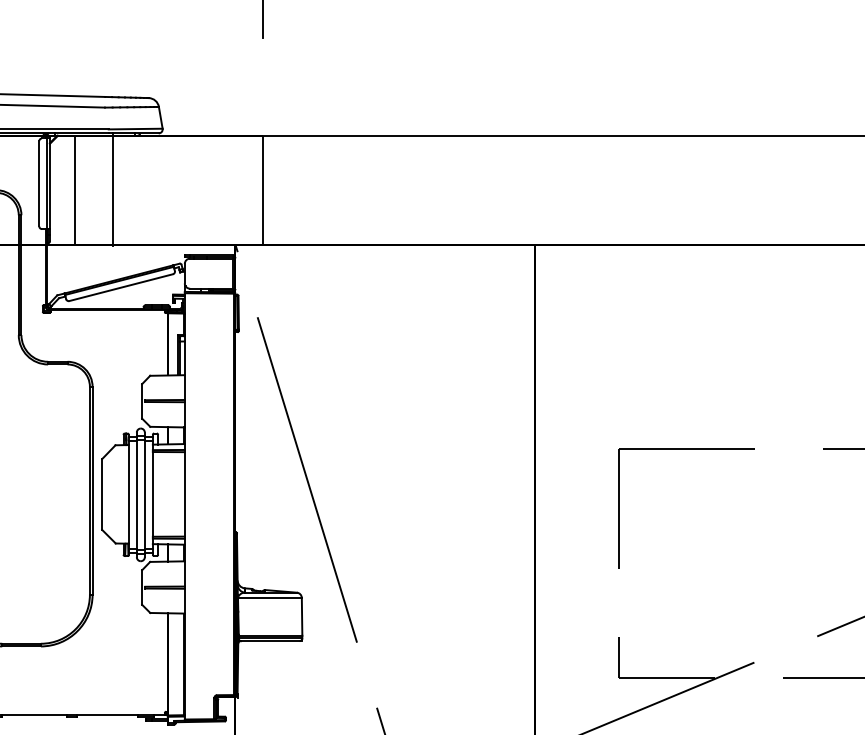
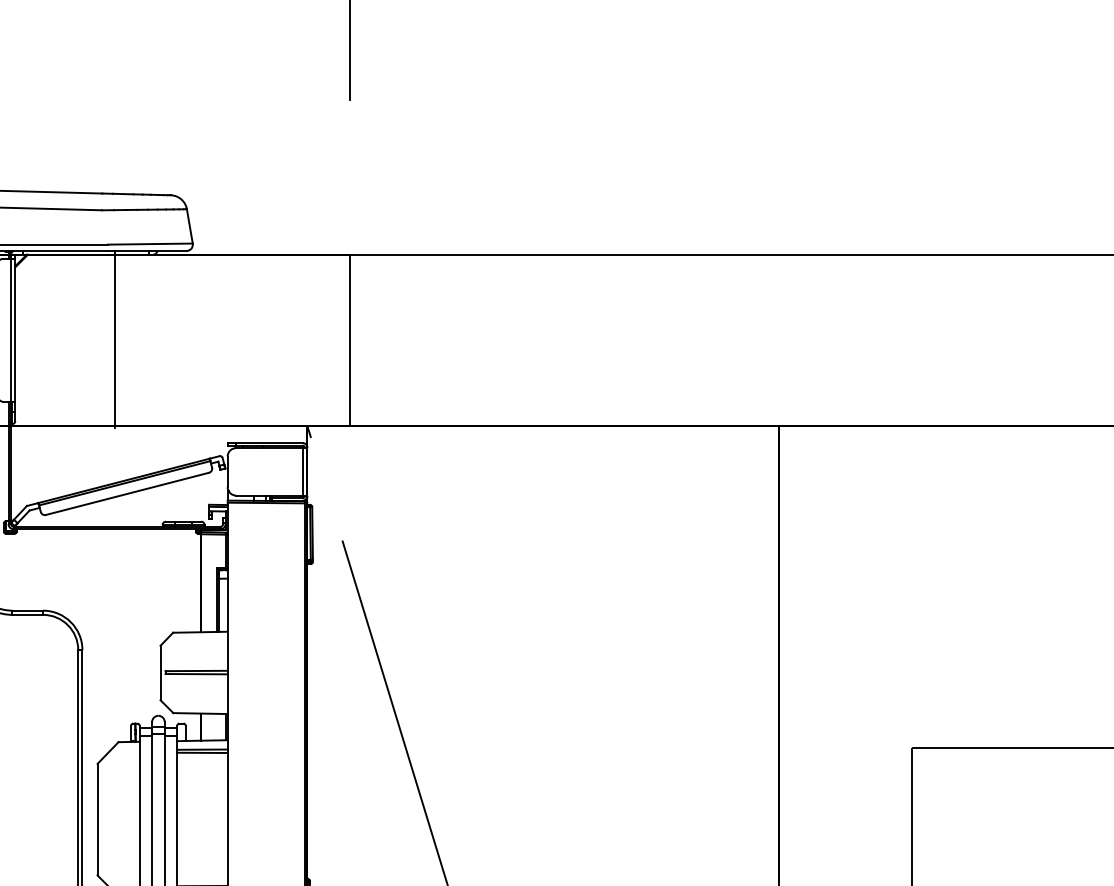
line: (74, 189) -> (53, 339), removed

